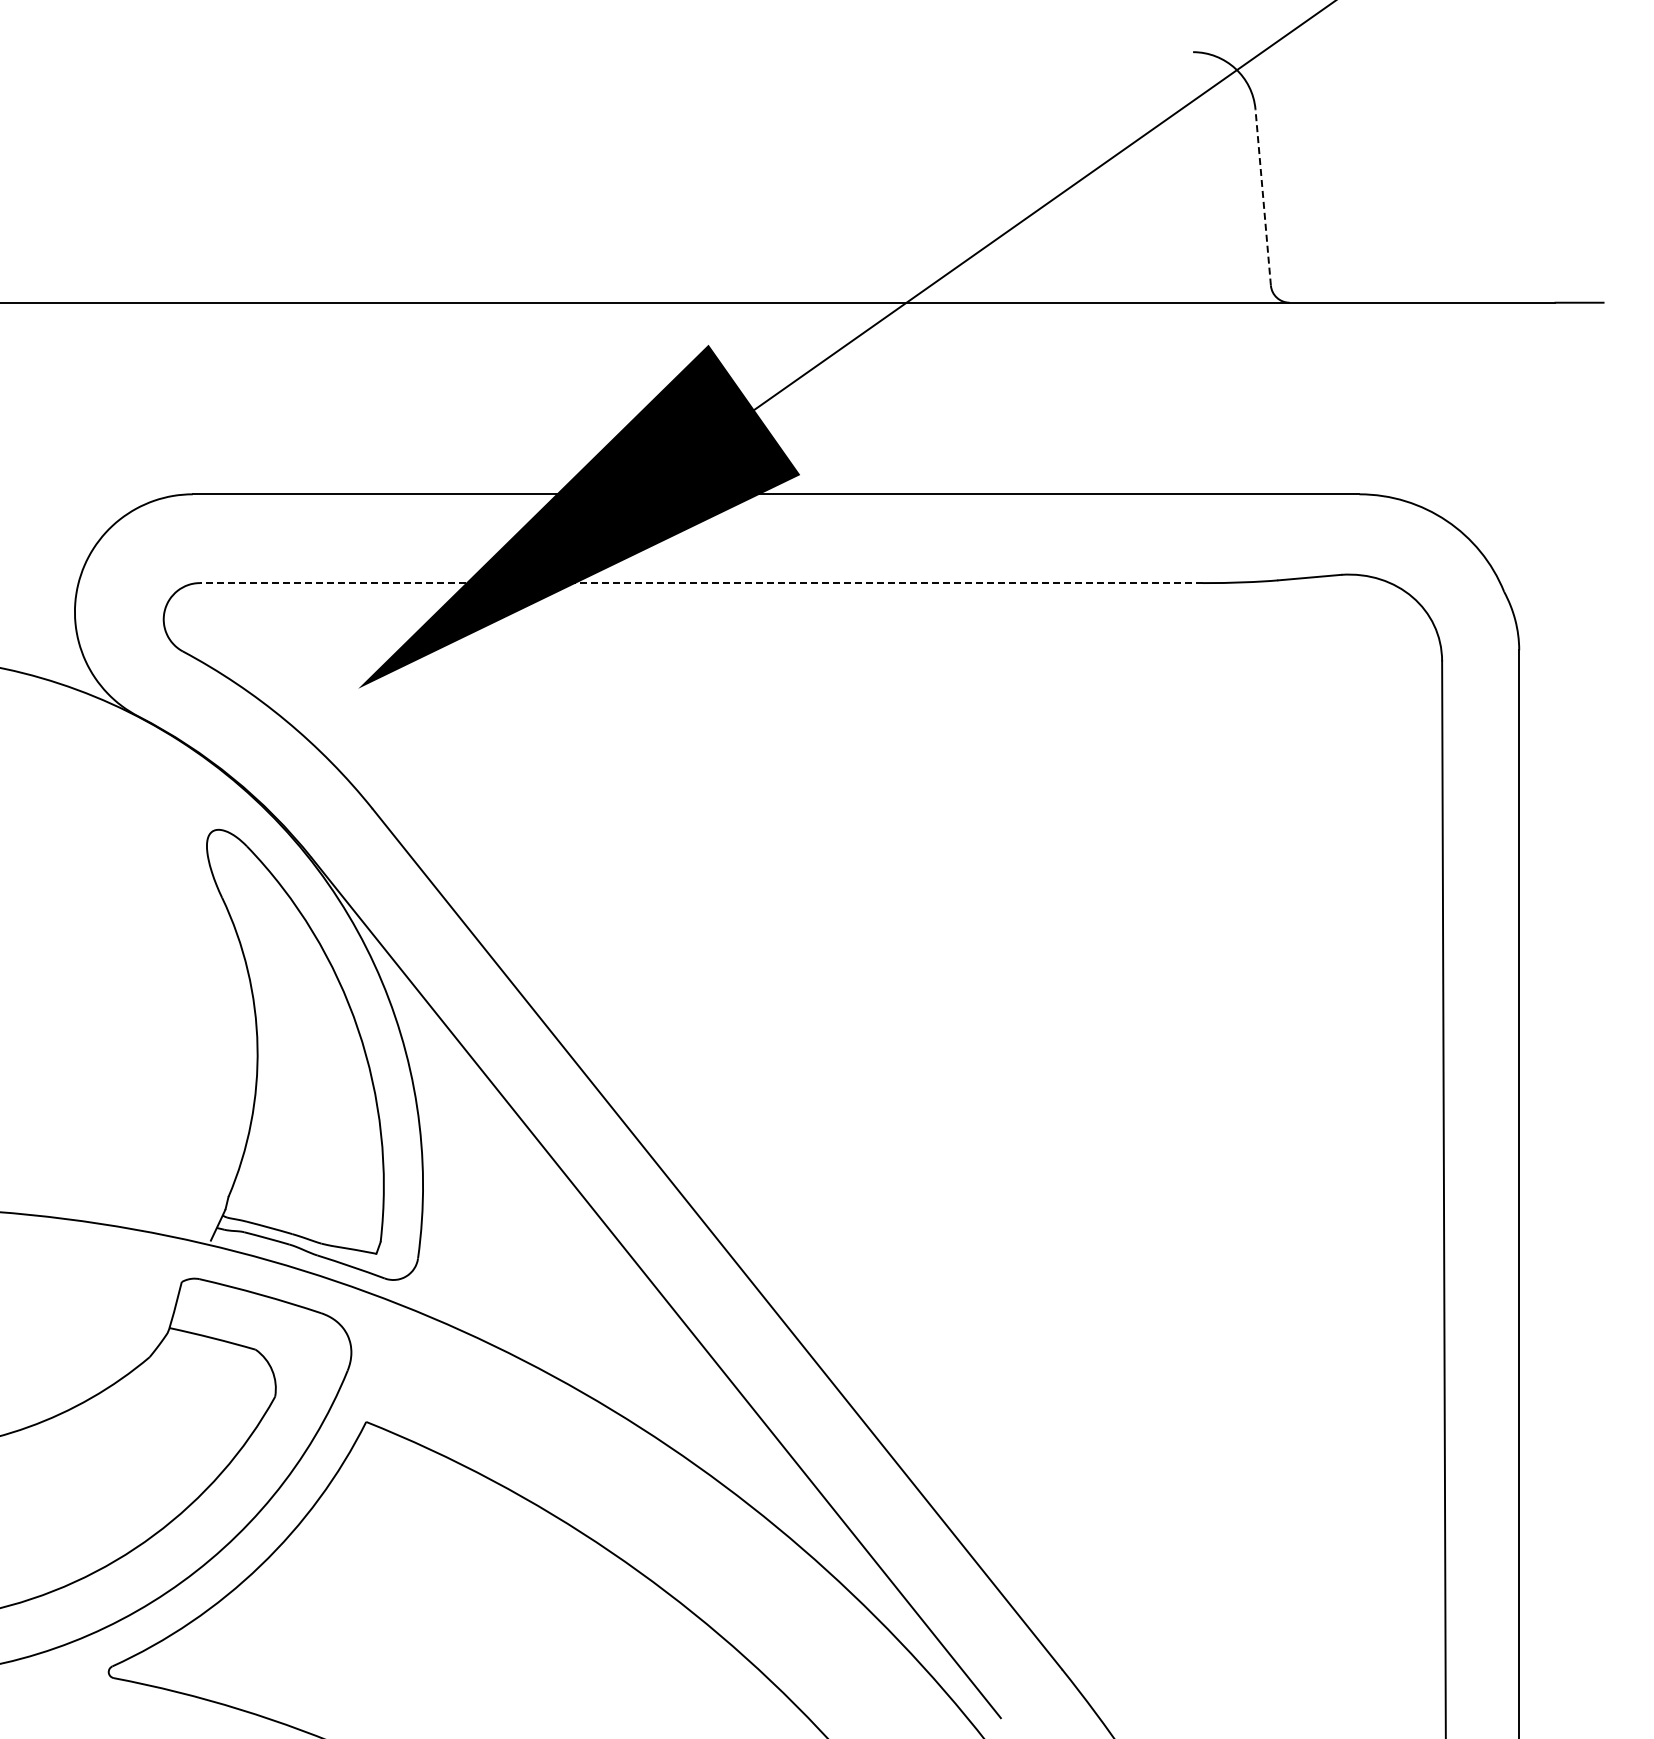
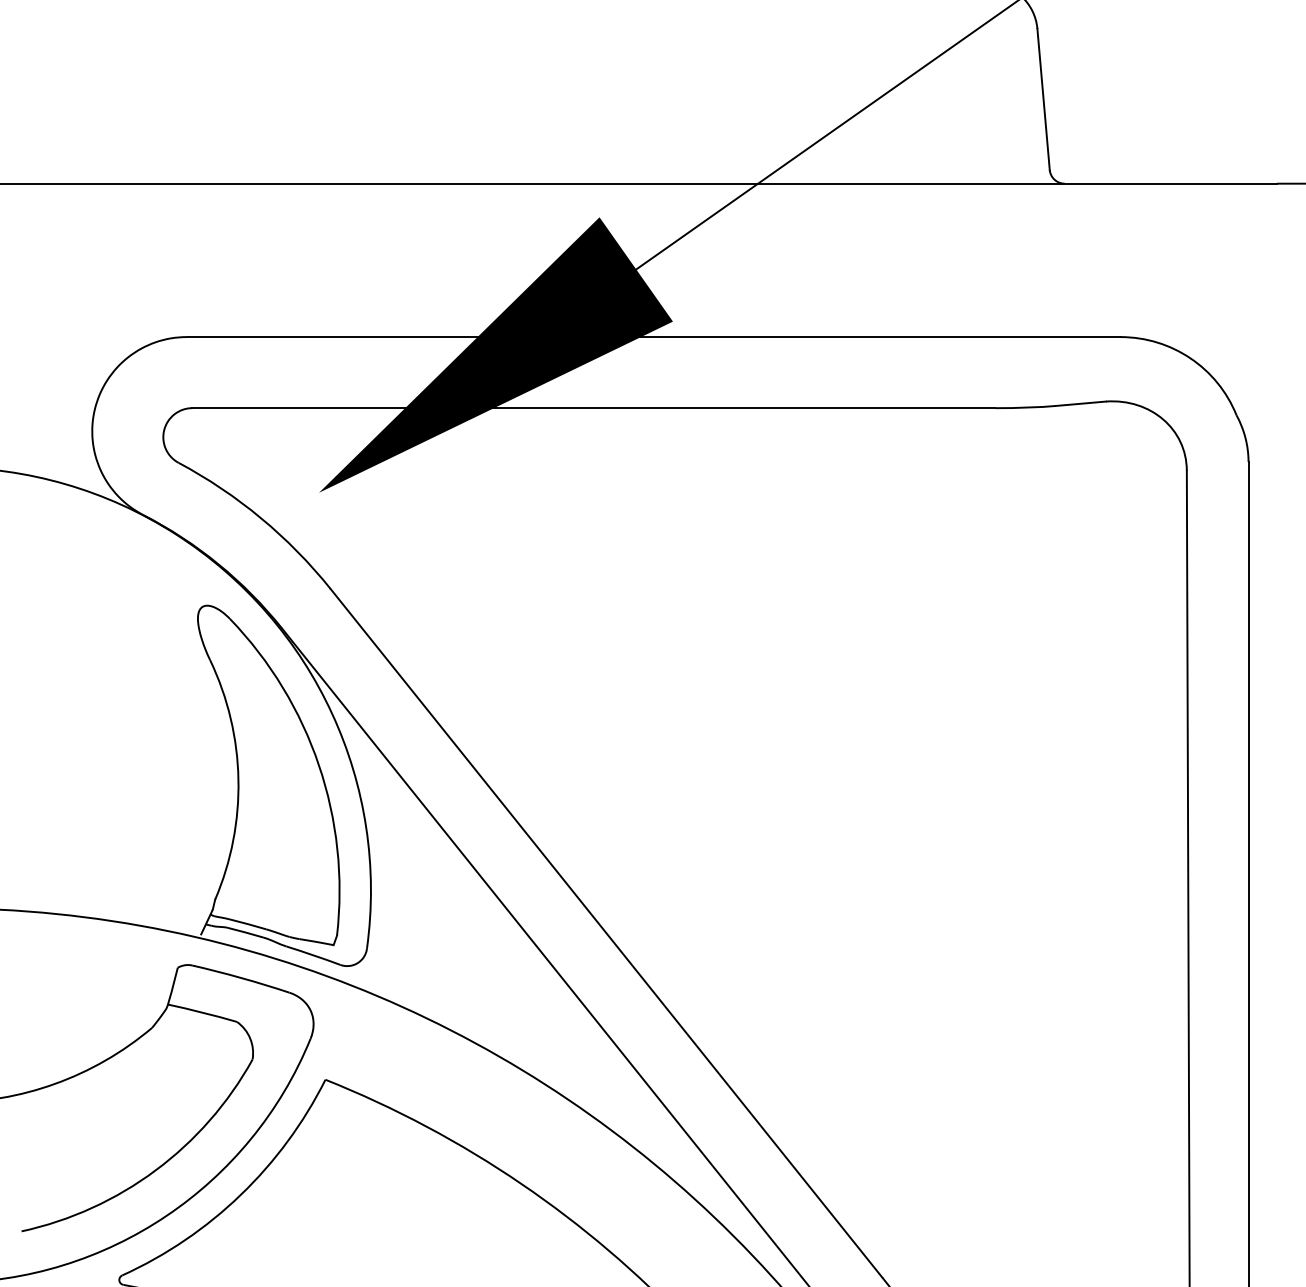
line: (1263, 196) -> (1043, 98), dashed -> solid
line: (701, 583) -> (593, 408), dashed -> solid

